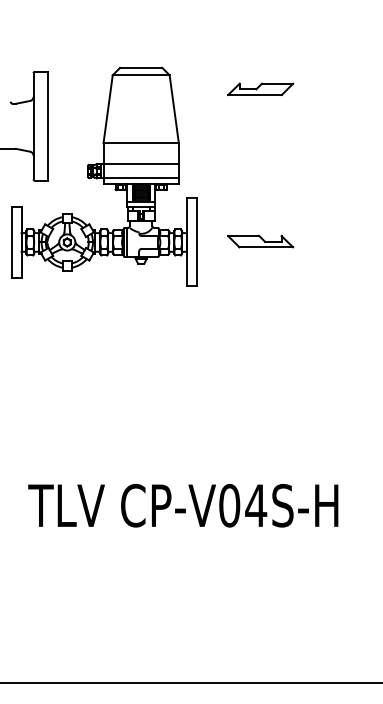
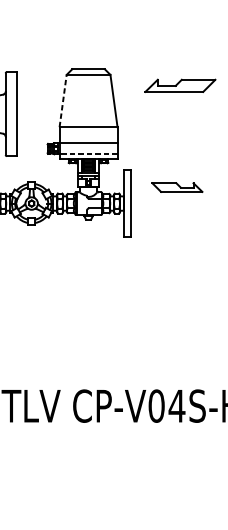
part: (260, 88) -> (180, 85), size x1.4
line: (108, 108) -> (63, 100), solid -> dashed
line: (141, 178) -> (88, 154), solid -> dashed
part: (260, 241) -> (177, 187), moved

